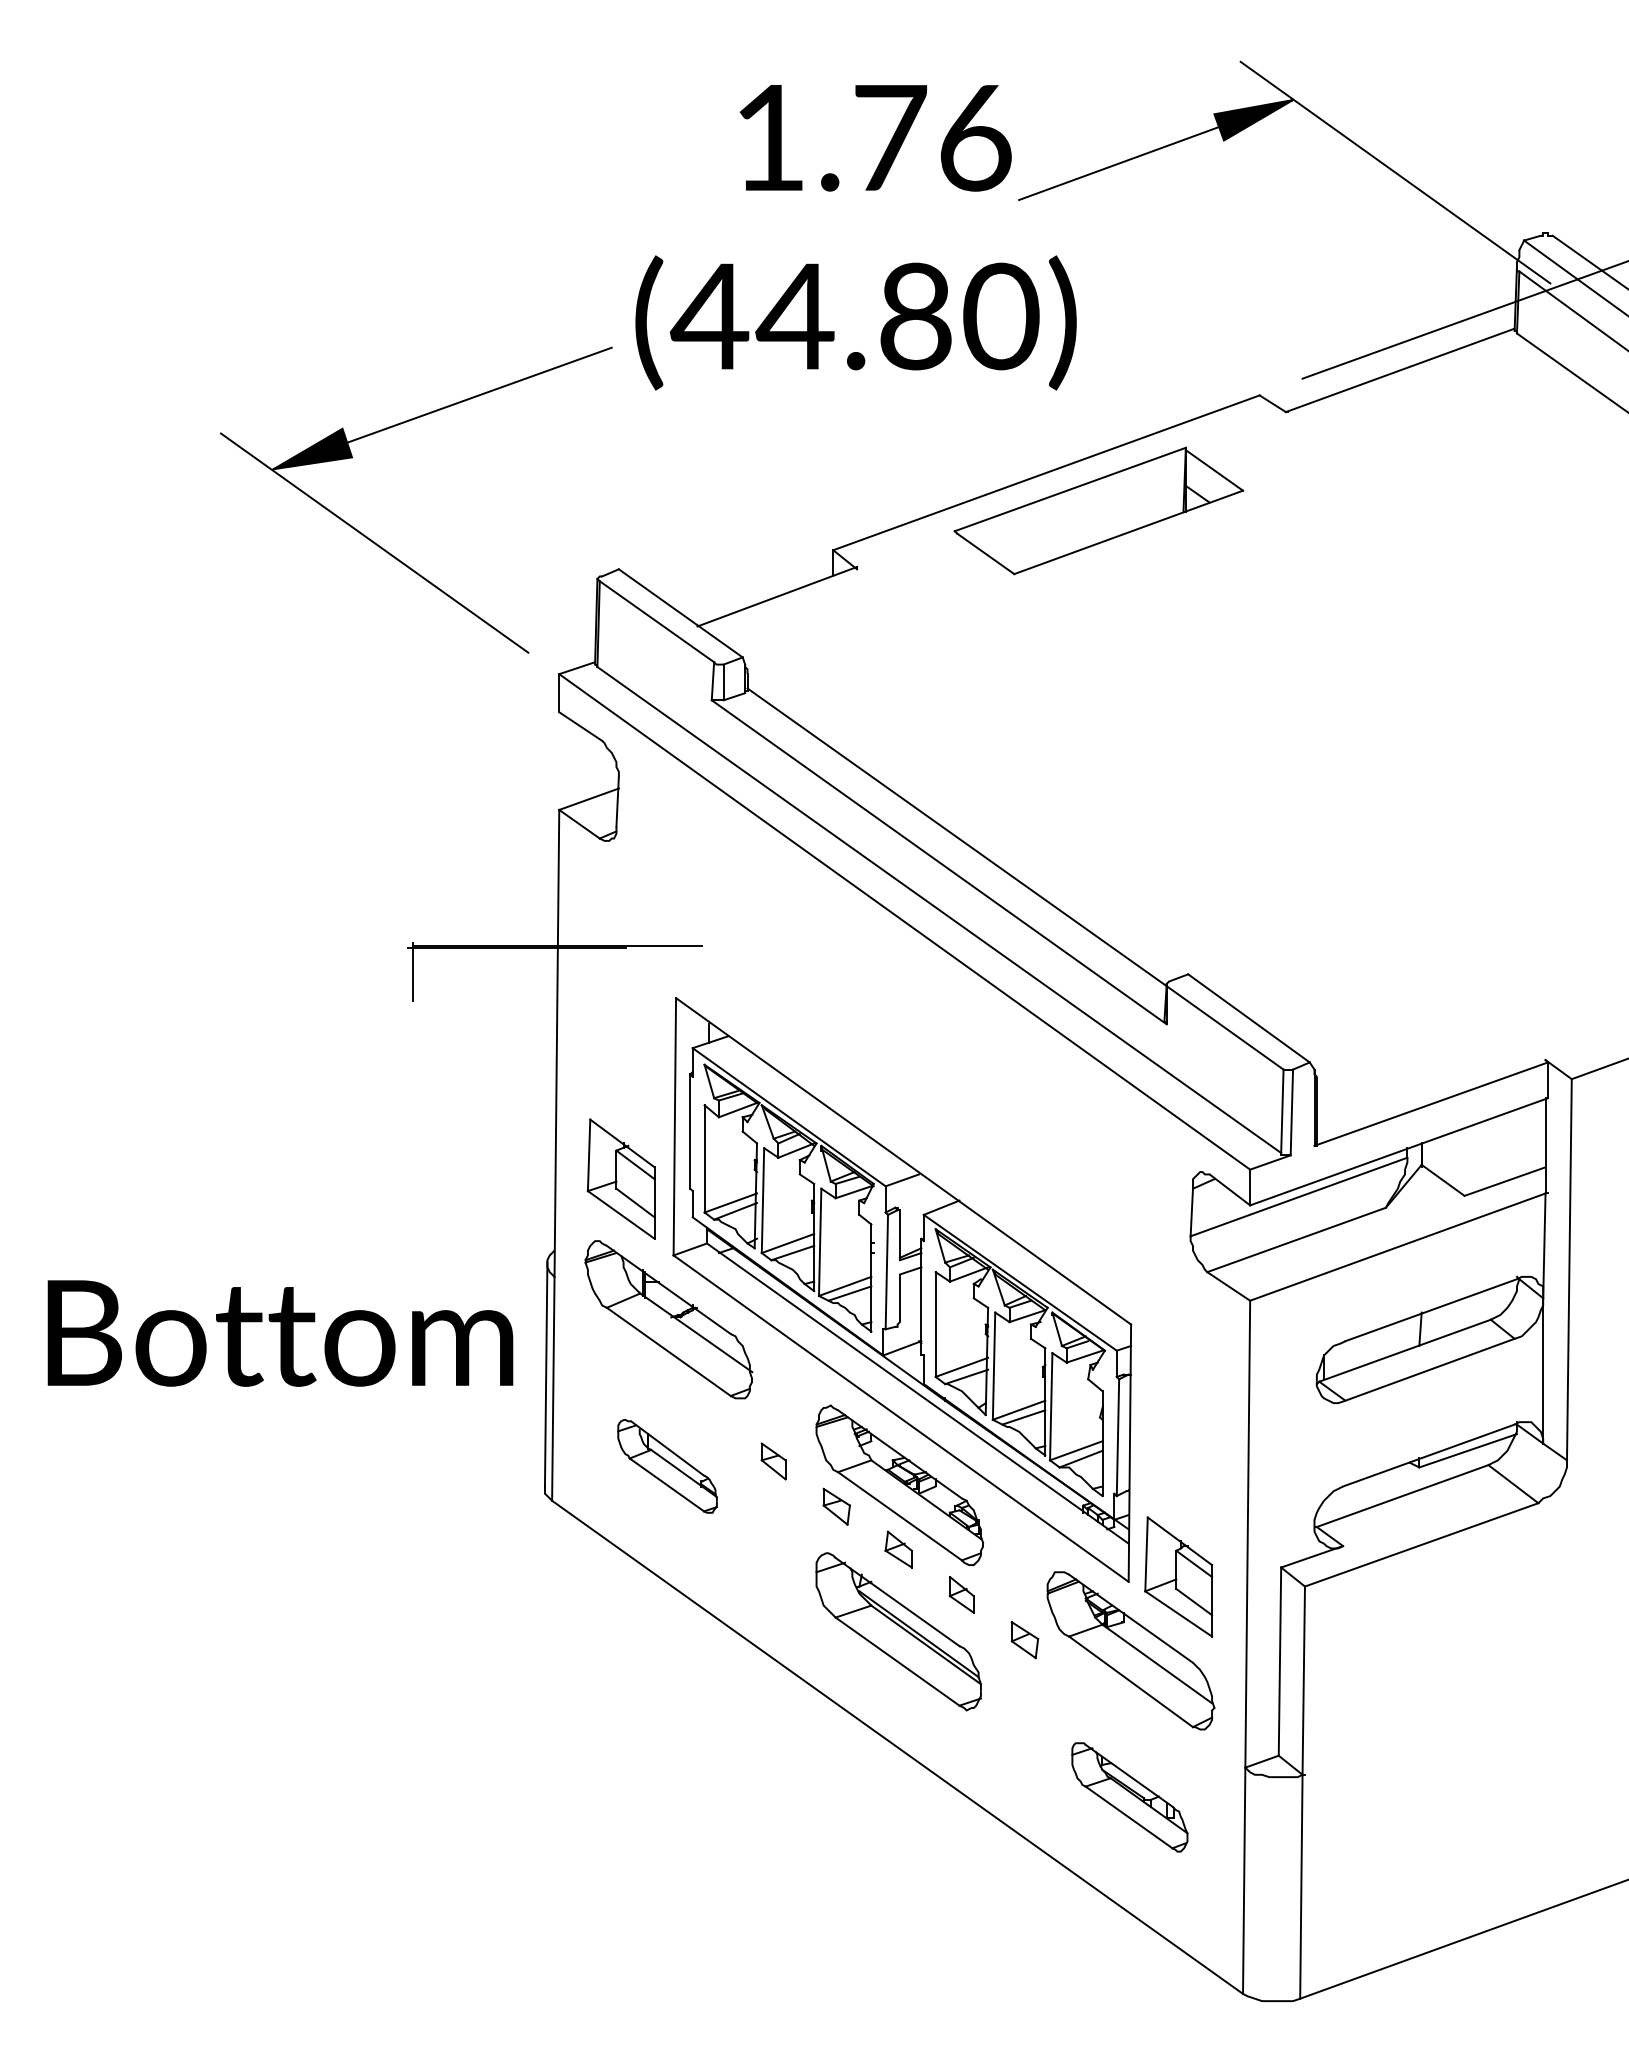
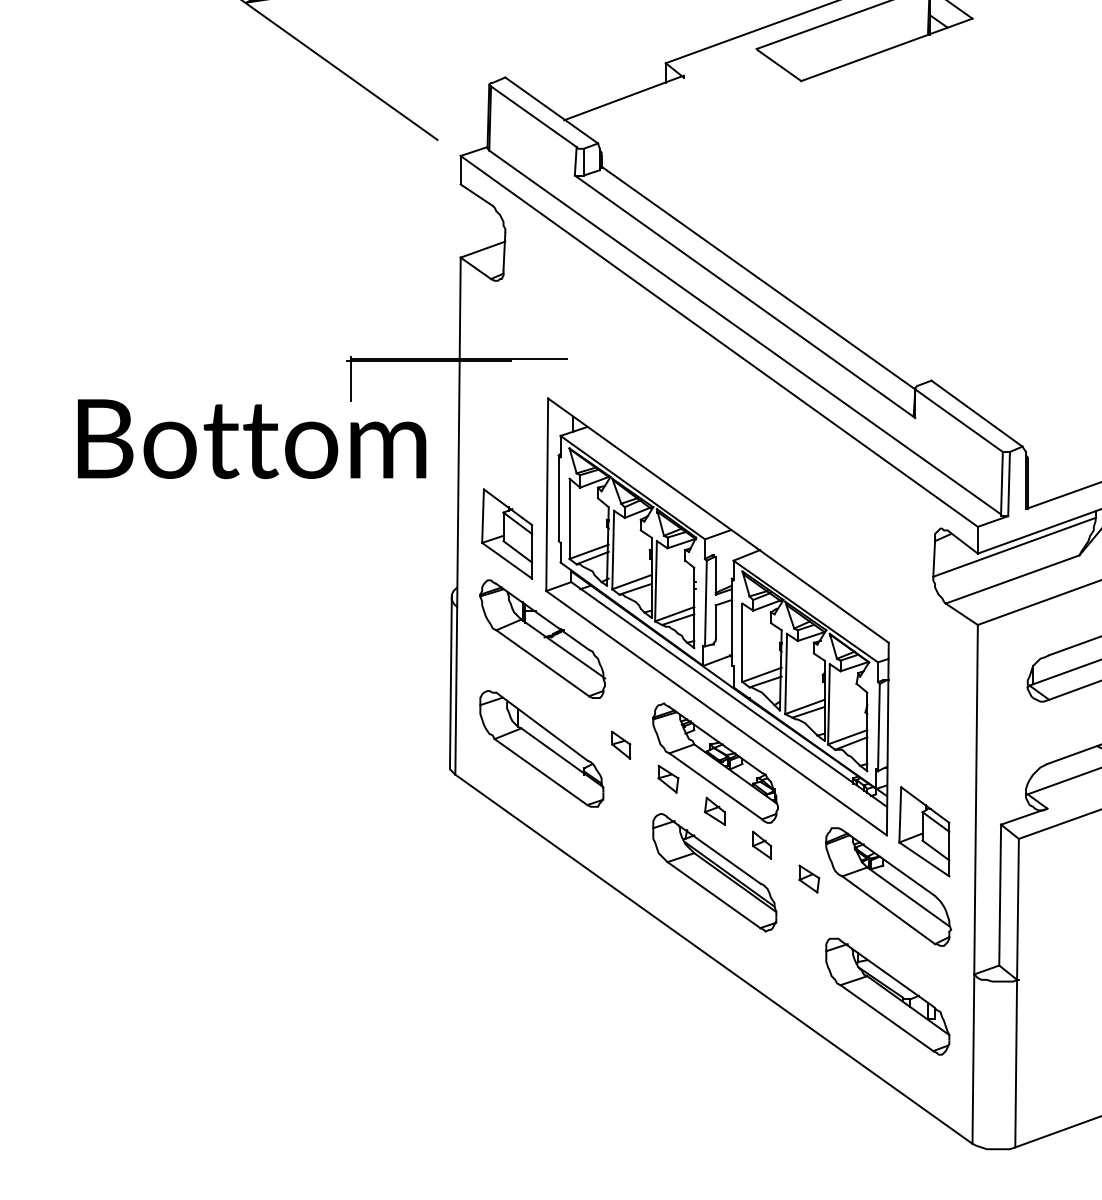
text: (280, 1333) -> (252, 439), moved
part: (667, 1466) -> (541, 749), size x1.67
part: (1129, 1797) -> (887, 996), size x1.43

